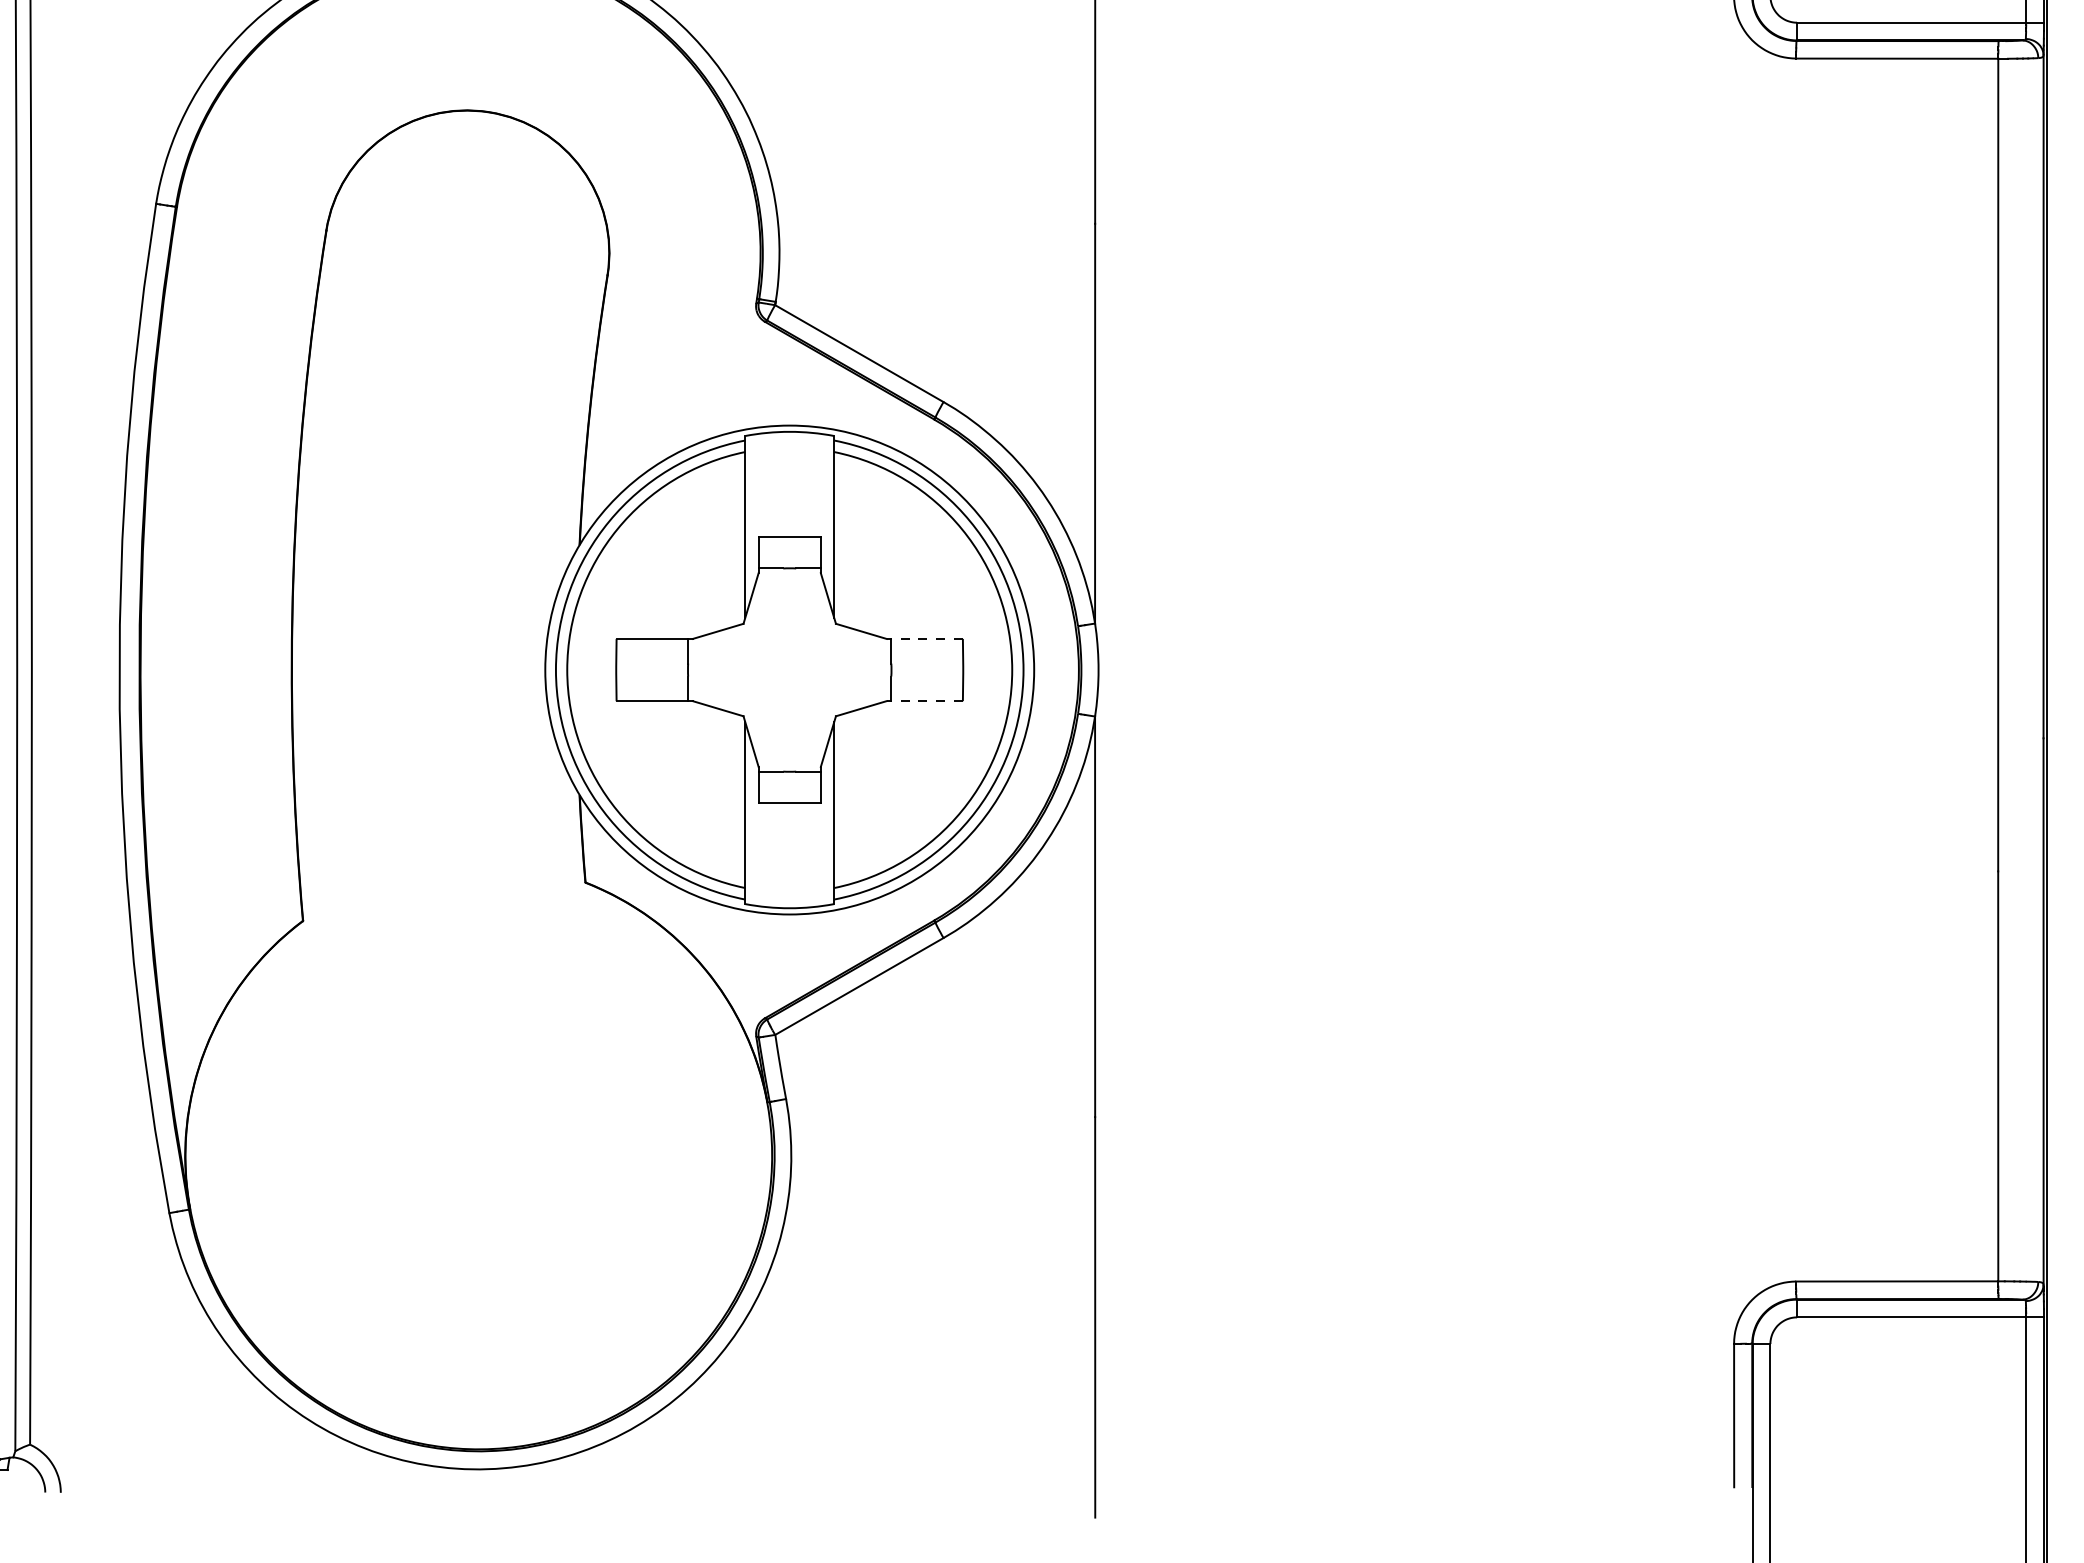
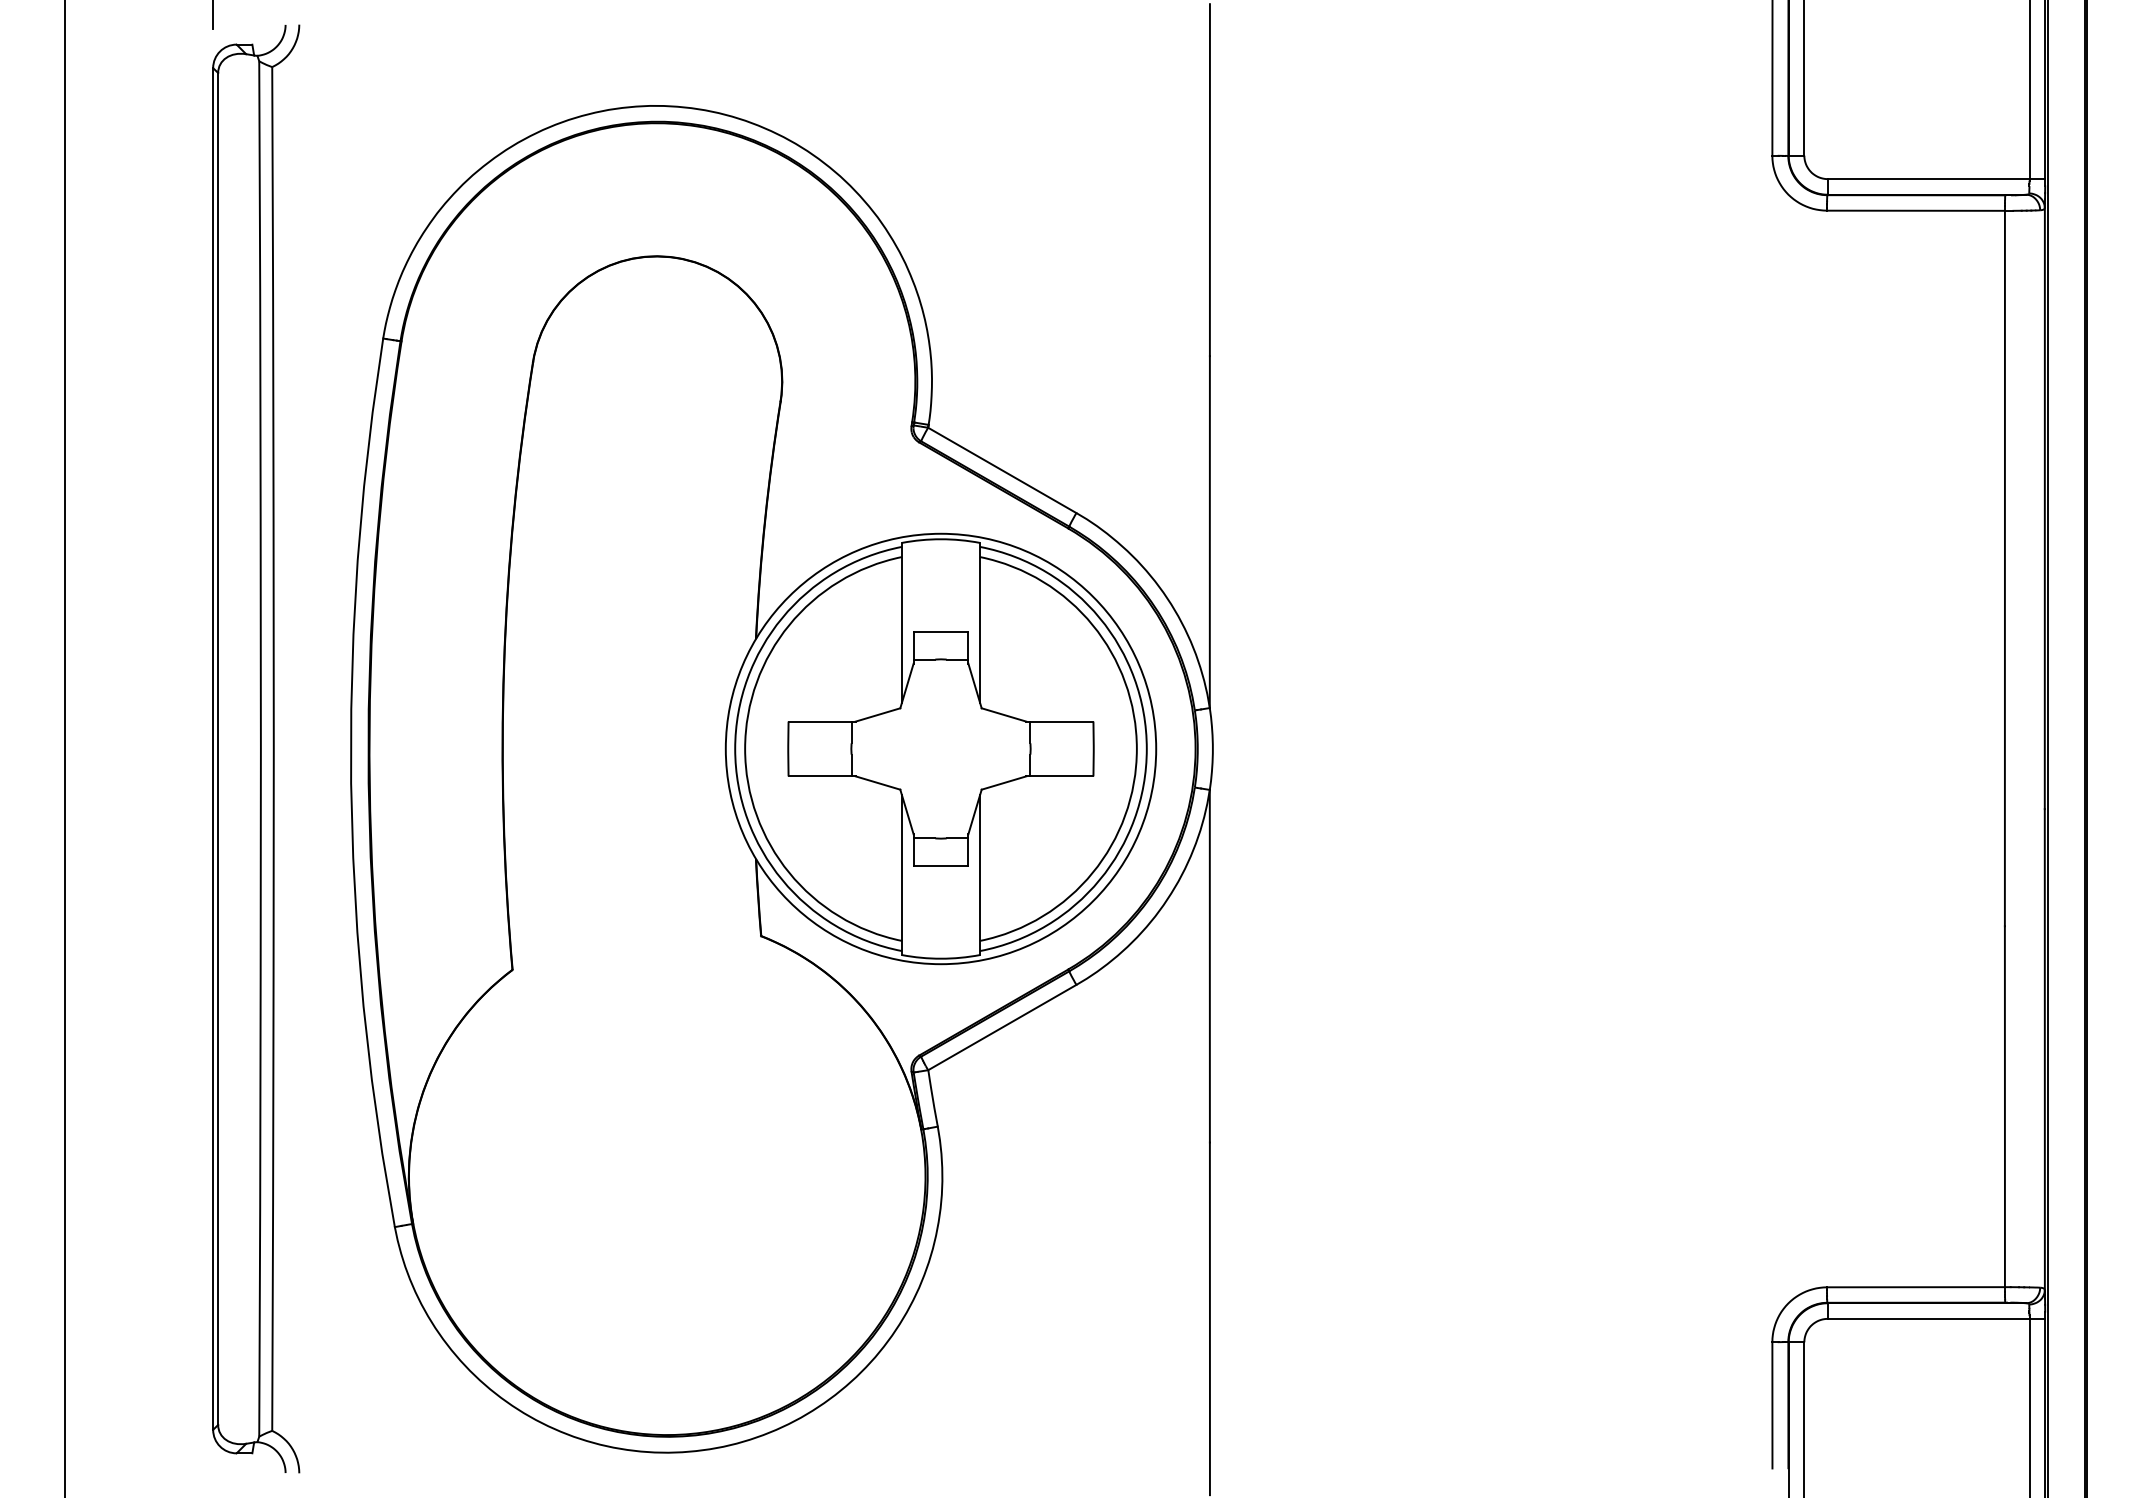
line: (924, 638) -> (1059, 721), dashed -> solid
line: (924, 701) -> (1059, 776), dashed -> solid

